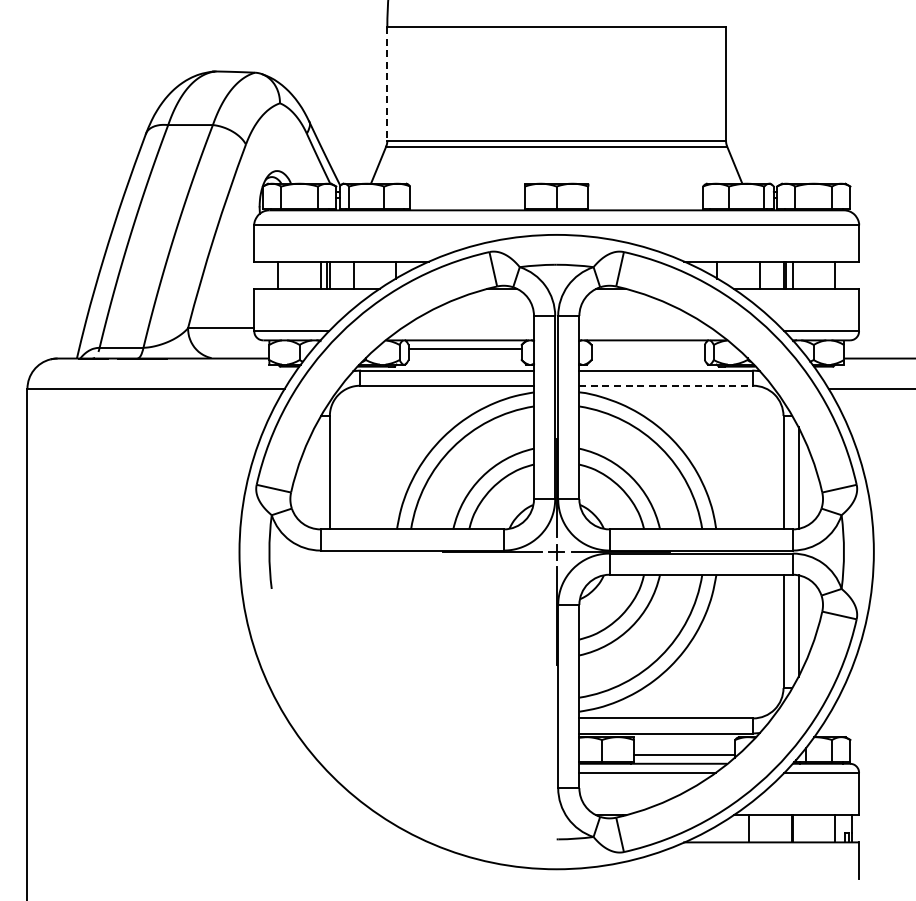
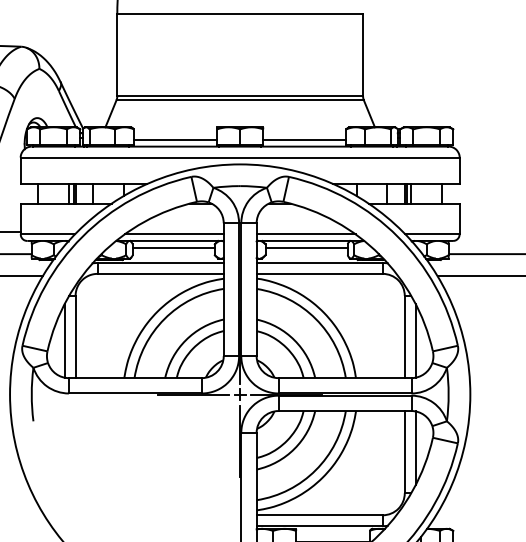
line: (387, 83) -> (117, 54), dashed -> solid
line: (467, 200) -> (175, 139), added
line: (645, 200) -> (304, 139), added
line: (465, 331) -> (174, 234), added
line: (647, 331) -> (306, 234), added
line: (647, 349) -> (306, 247), added
line: (666, 385) -> (319, 273), dashed -> solid
line: (314, 477) -> (64, 340), added

